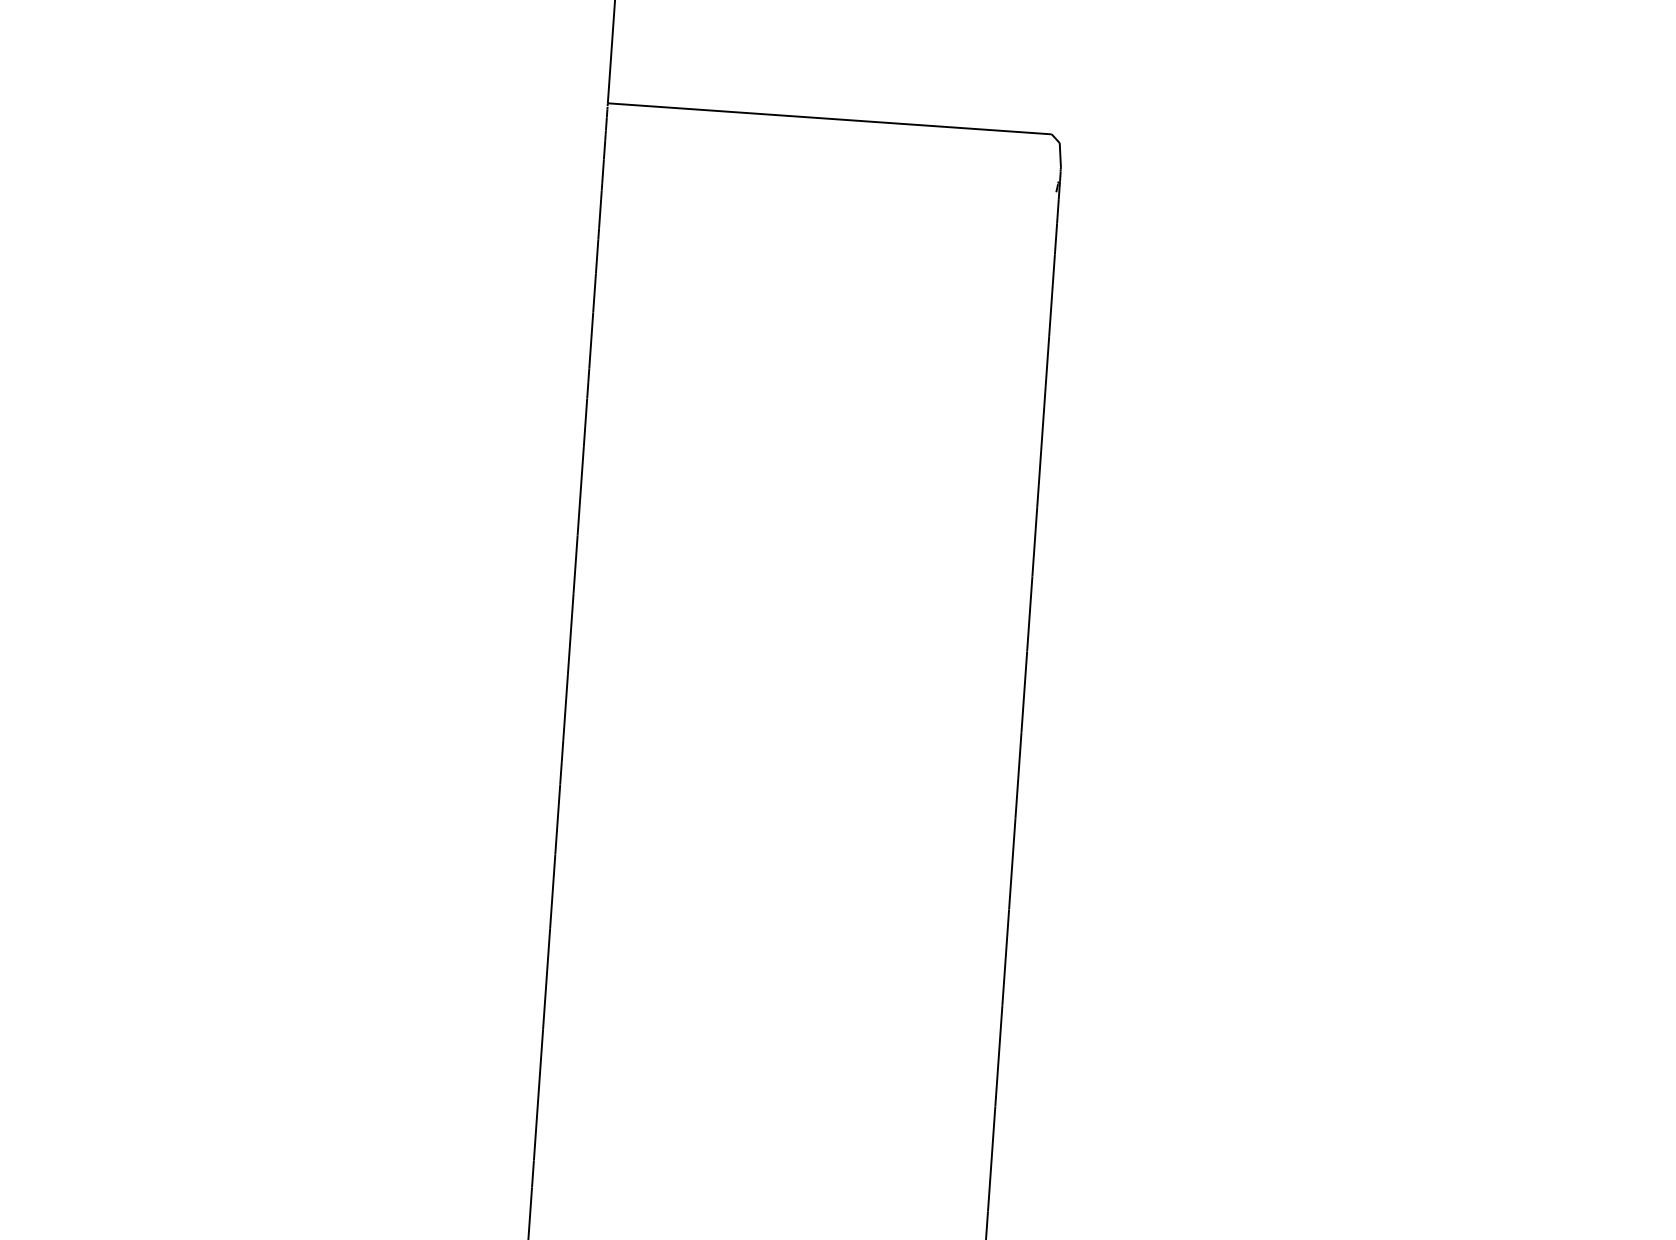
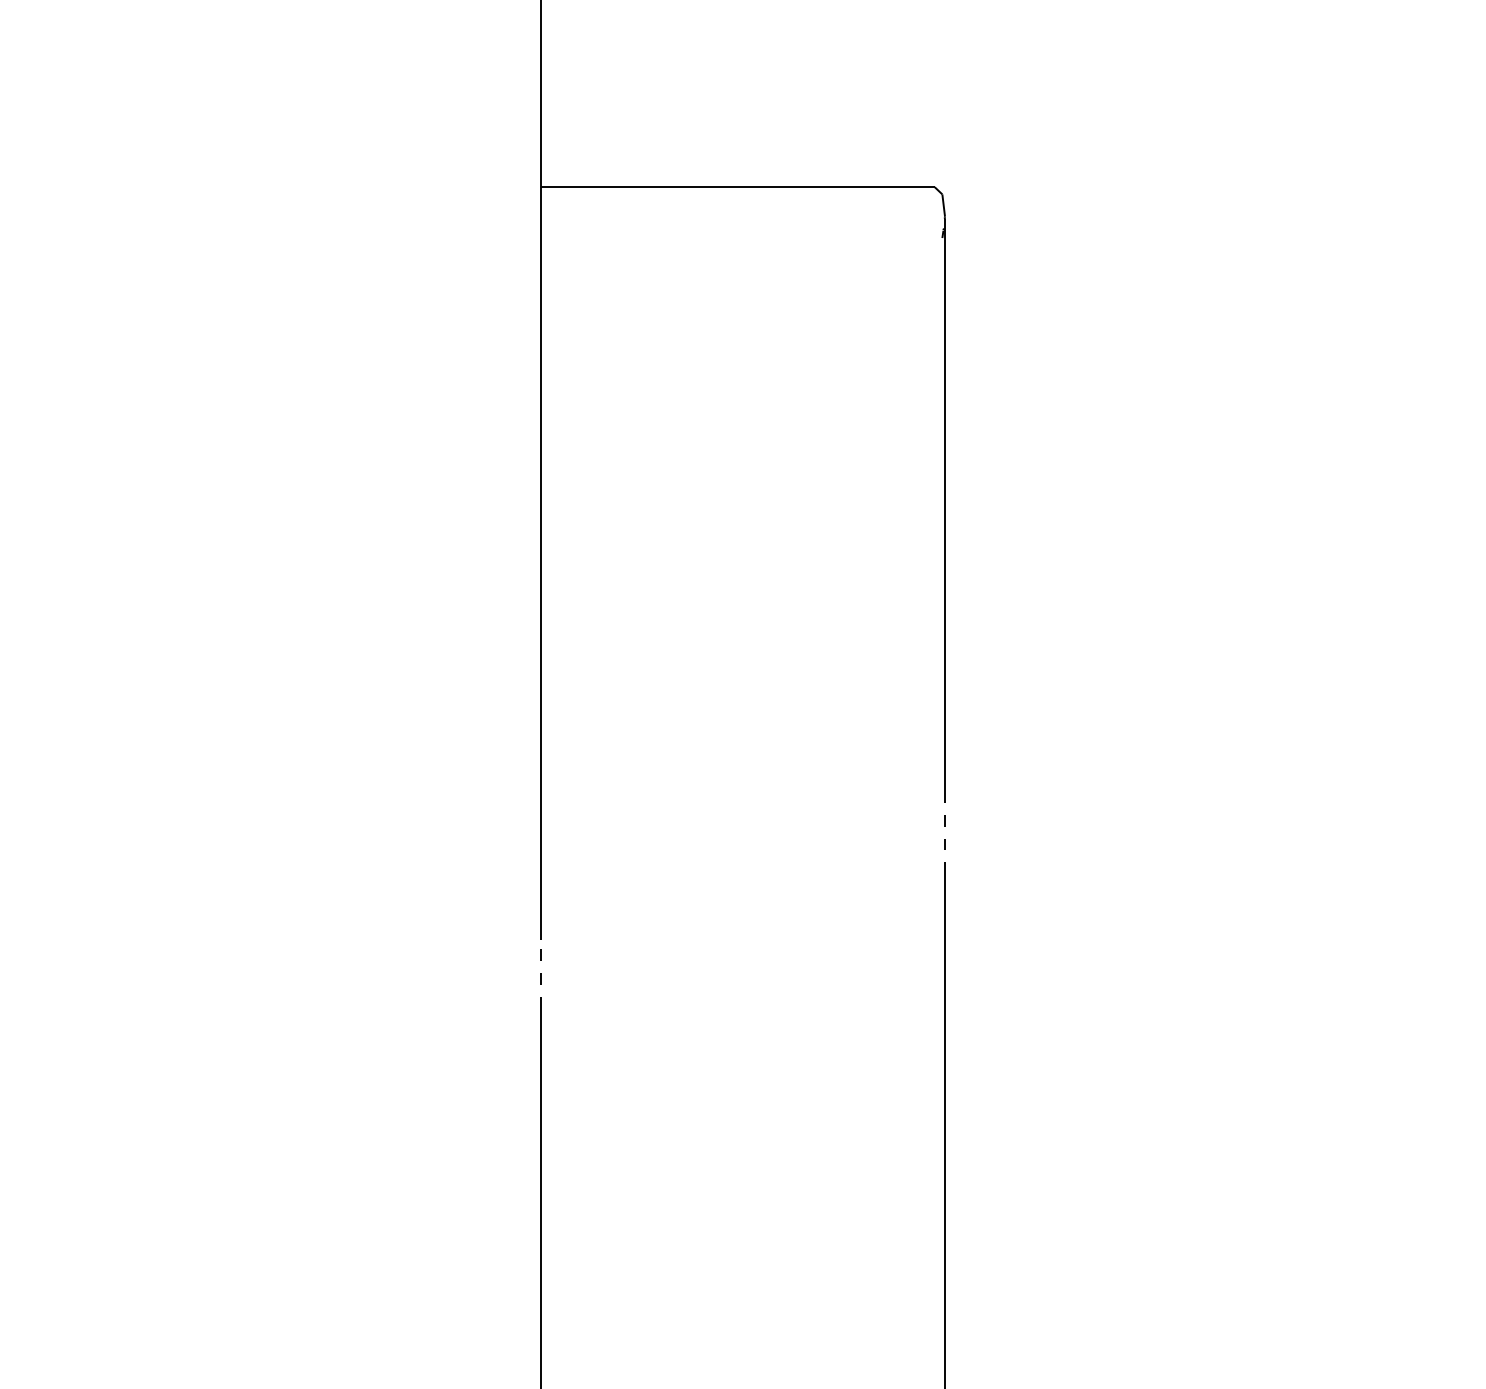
line: (1011, 863) -> (944, 833), solid -> dashed
line: (546, 989) -> (541, 973), solid -> dashed

